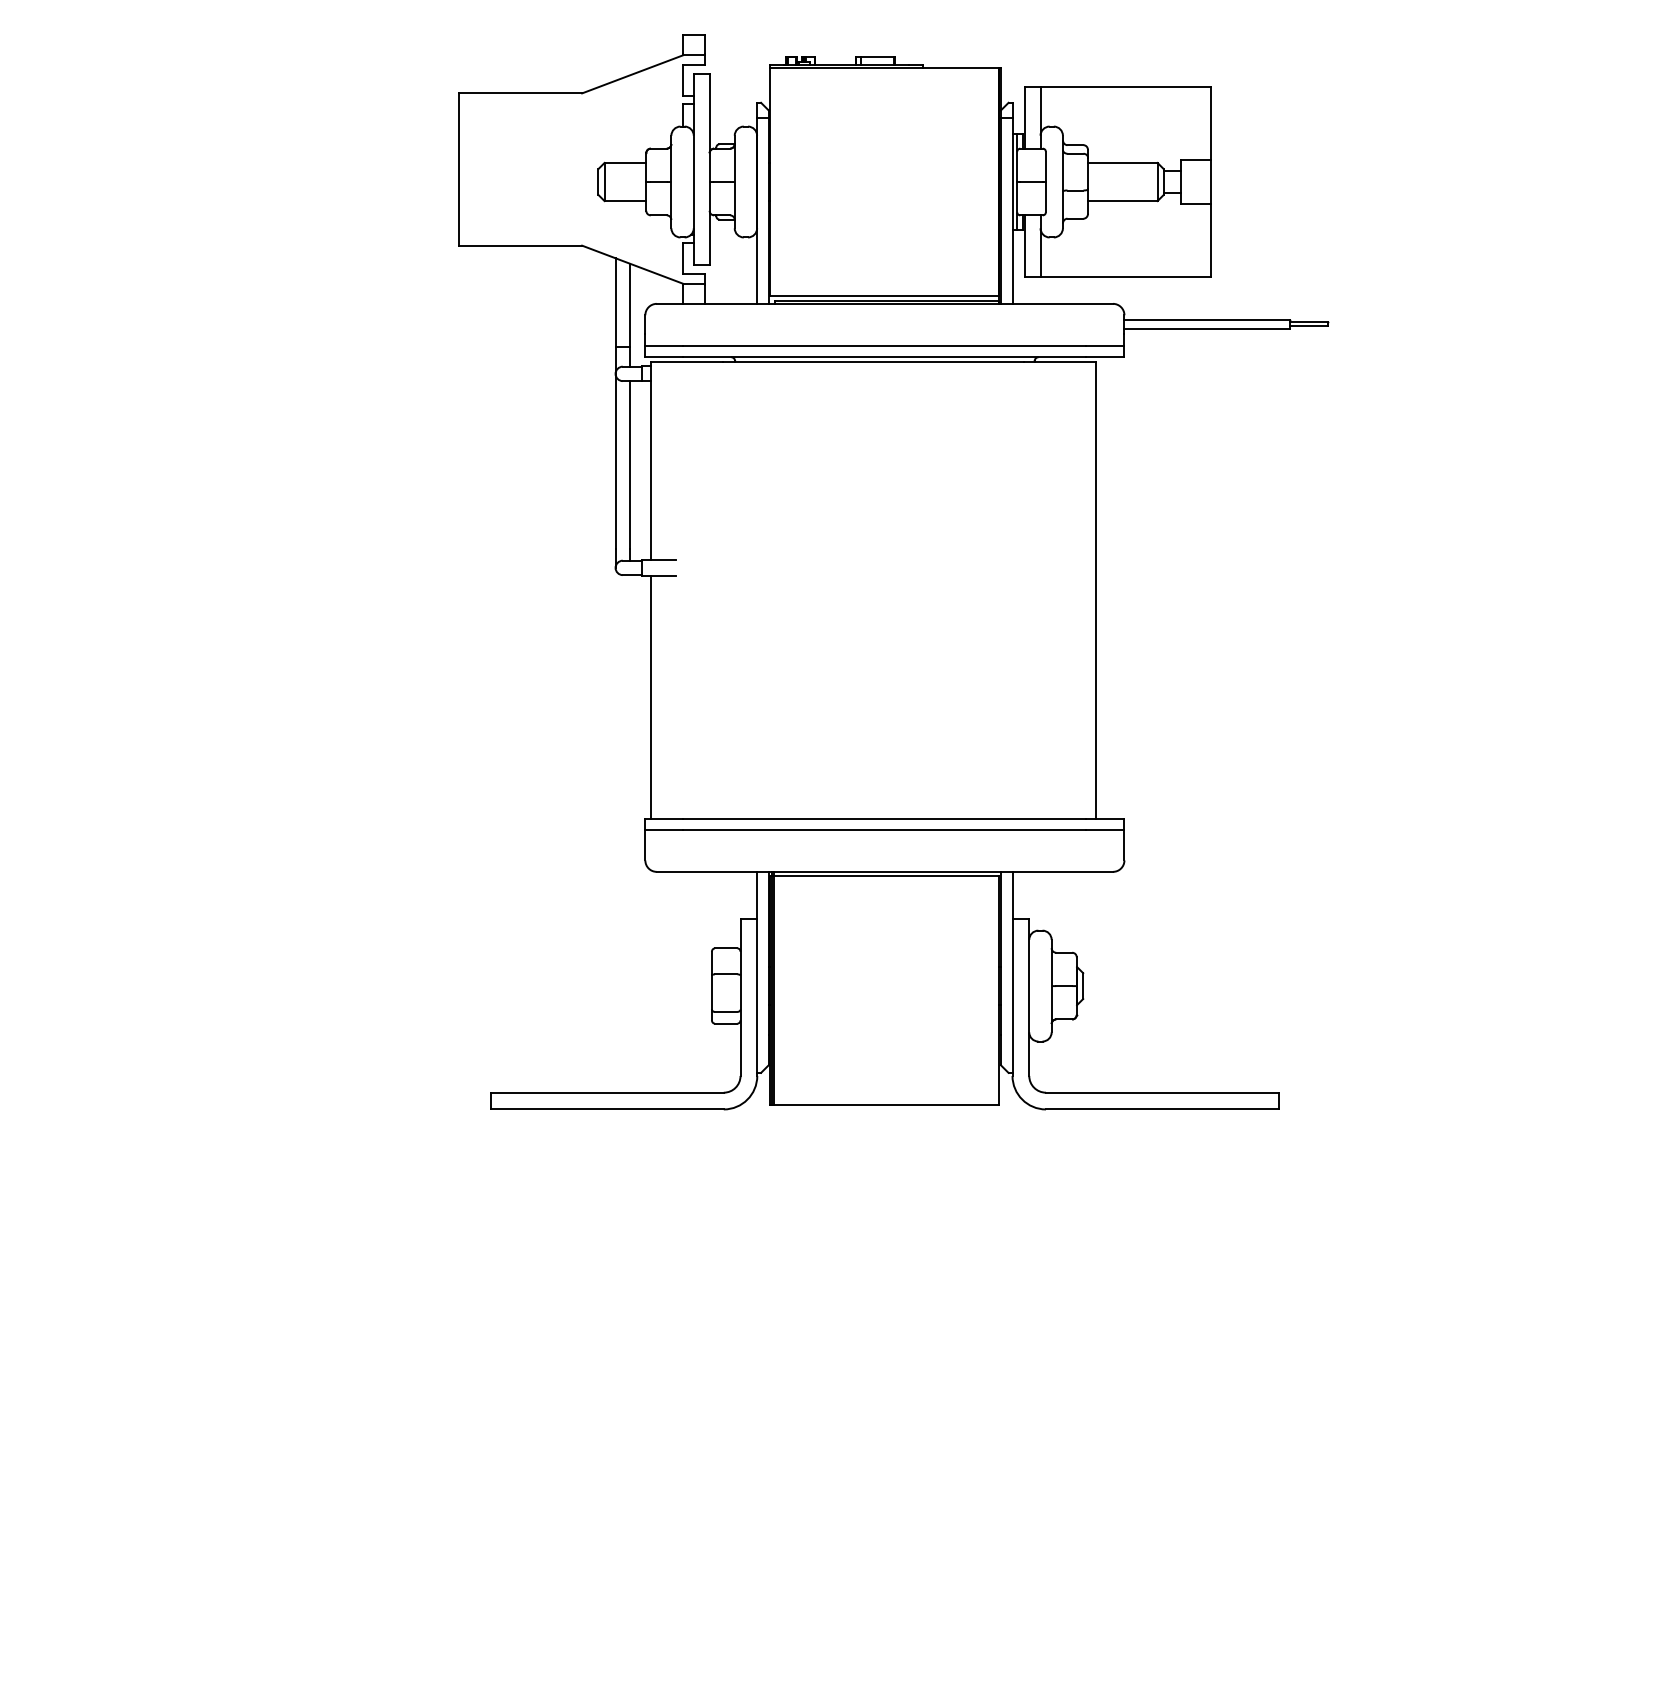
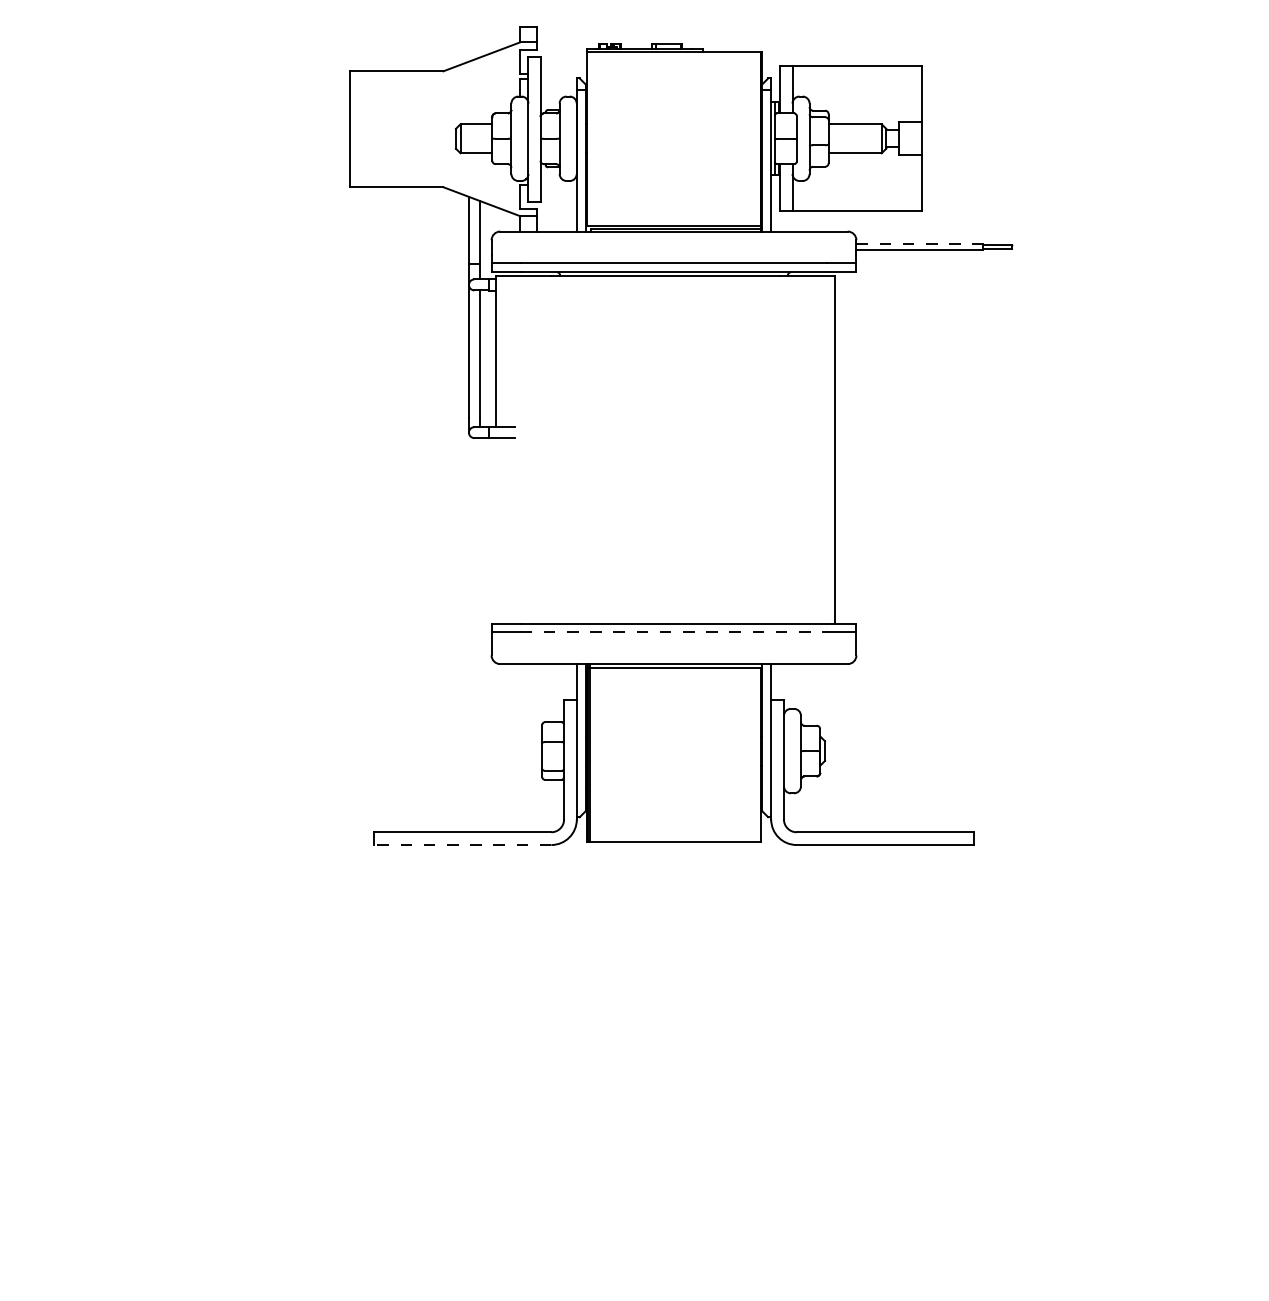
line: (1207, 319) -> (919, 243), solid -> dashed
line: (650, 696) -> (495, 530), removed
line: (885, 830) -> (674, 632), solid -> dashed
line: (606, 1109) -> (462, 845), solid -> dashed

